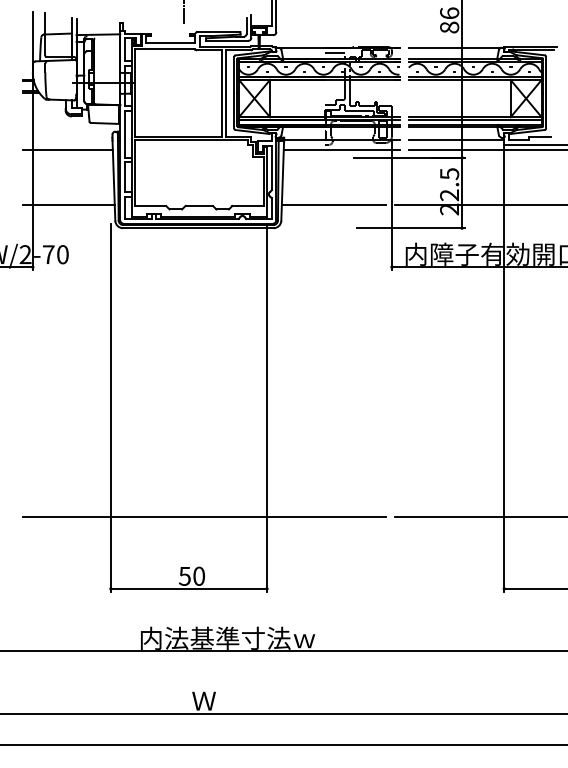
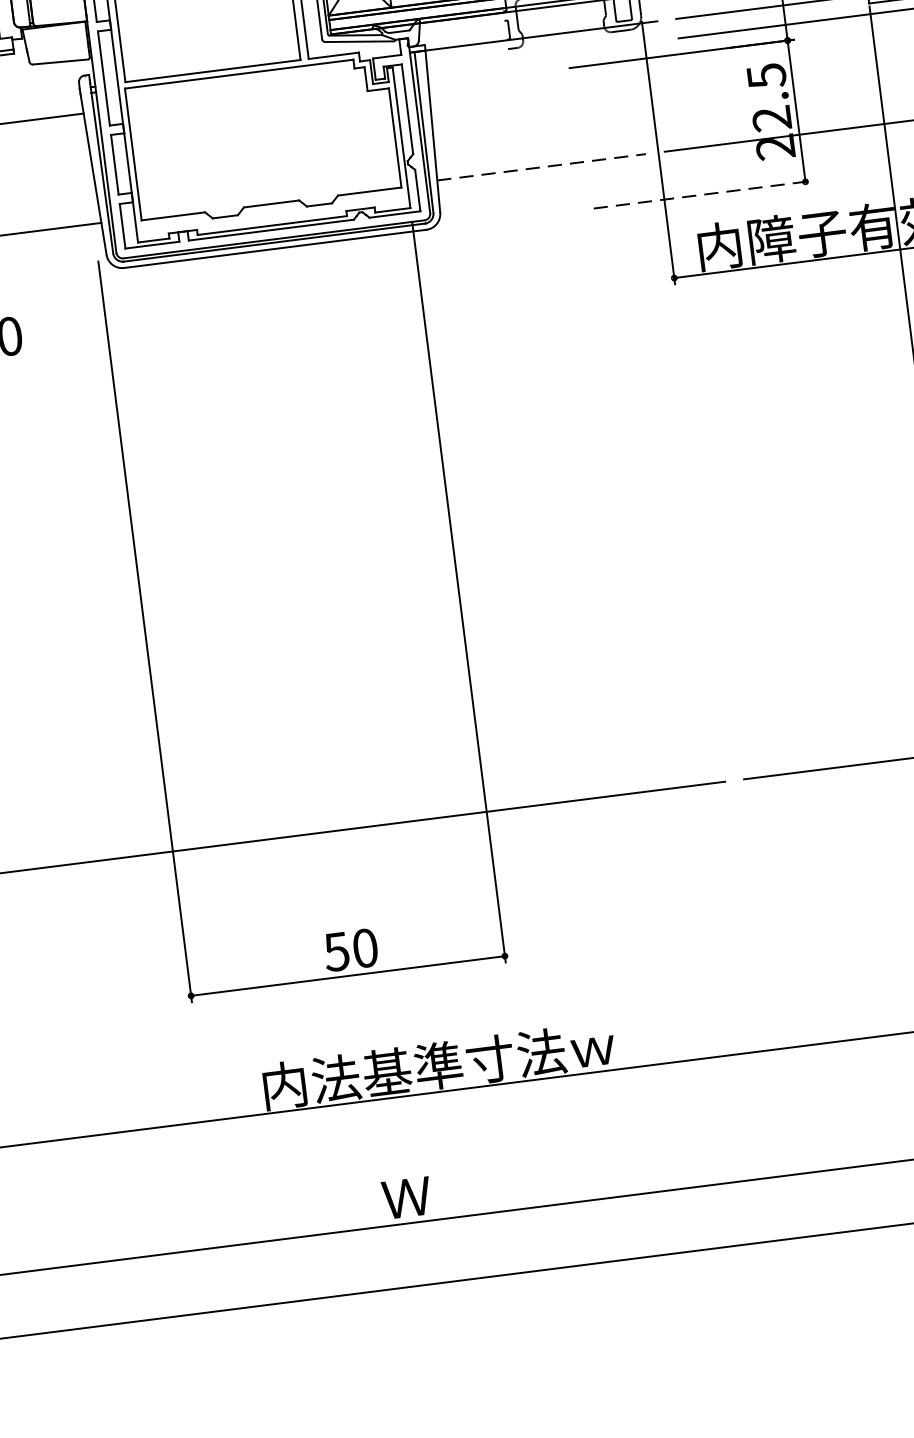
line: (341, 150) -> (543, 56), removed
line: (333, 204) -> (540, 166), solid -> dashed
line: (411, 228) -> (703, 195), solid -> dashed

